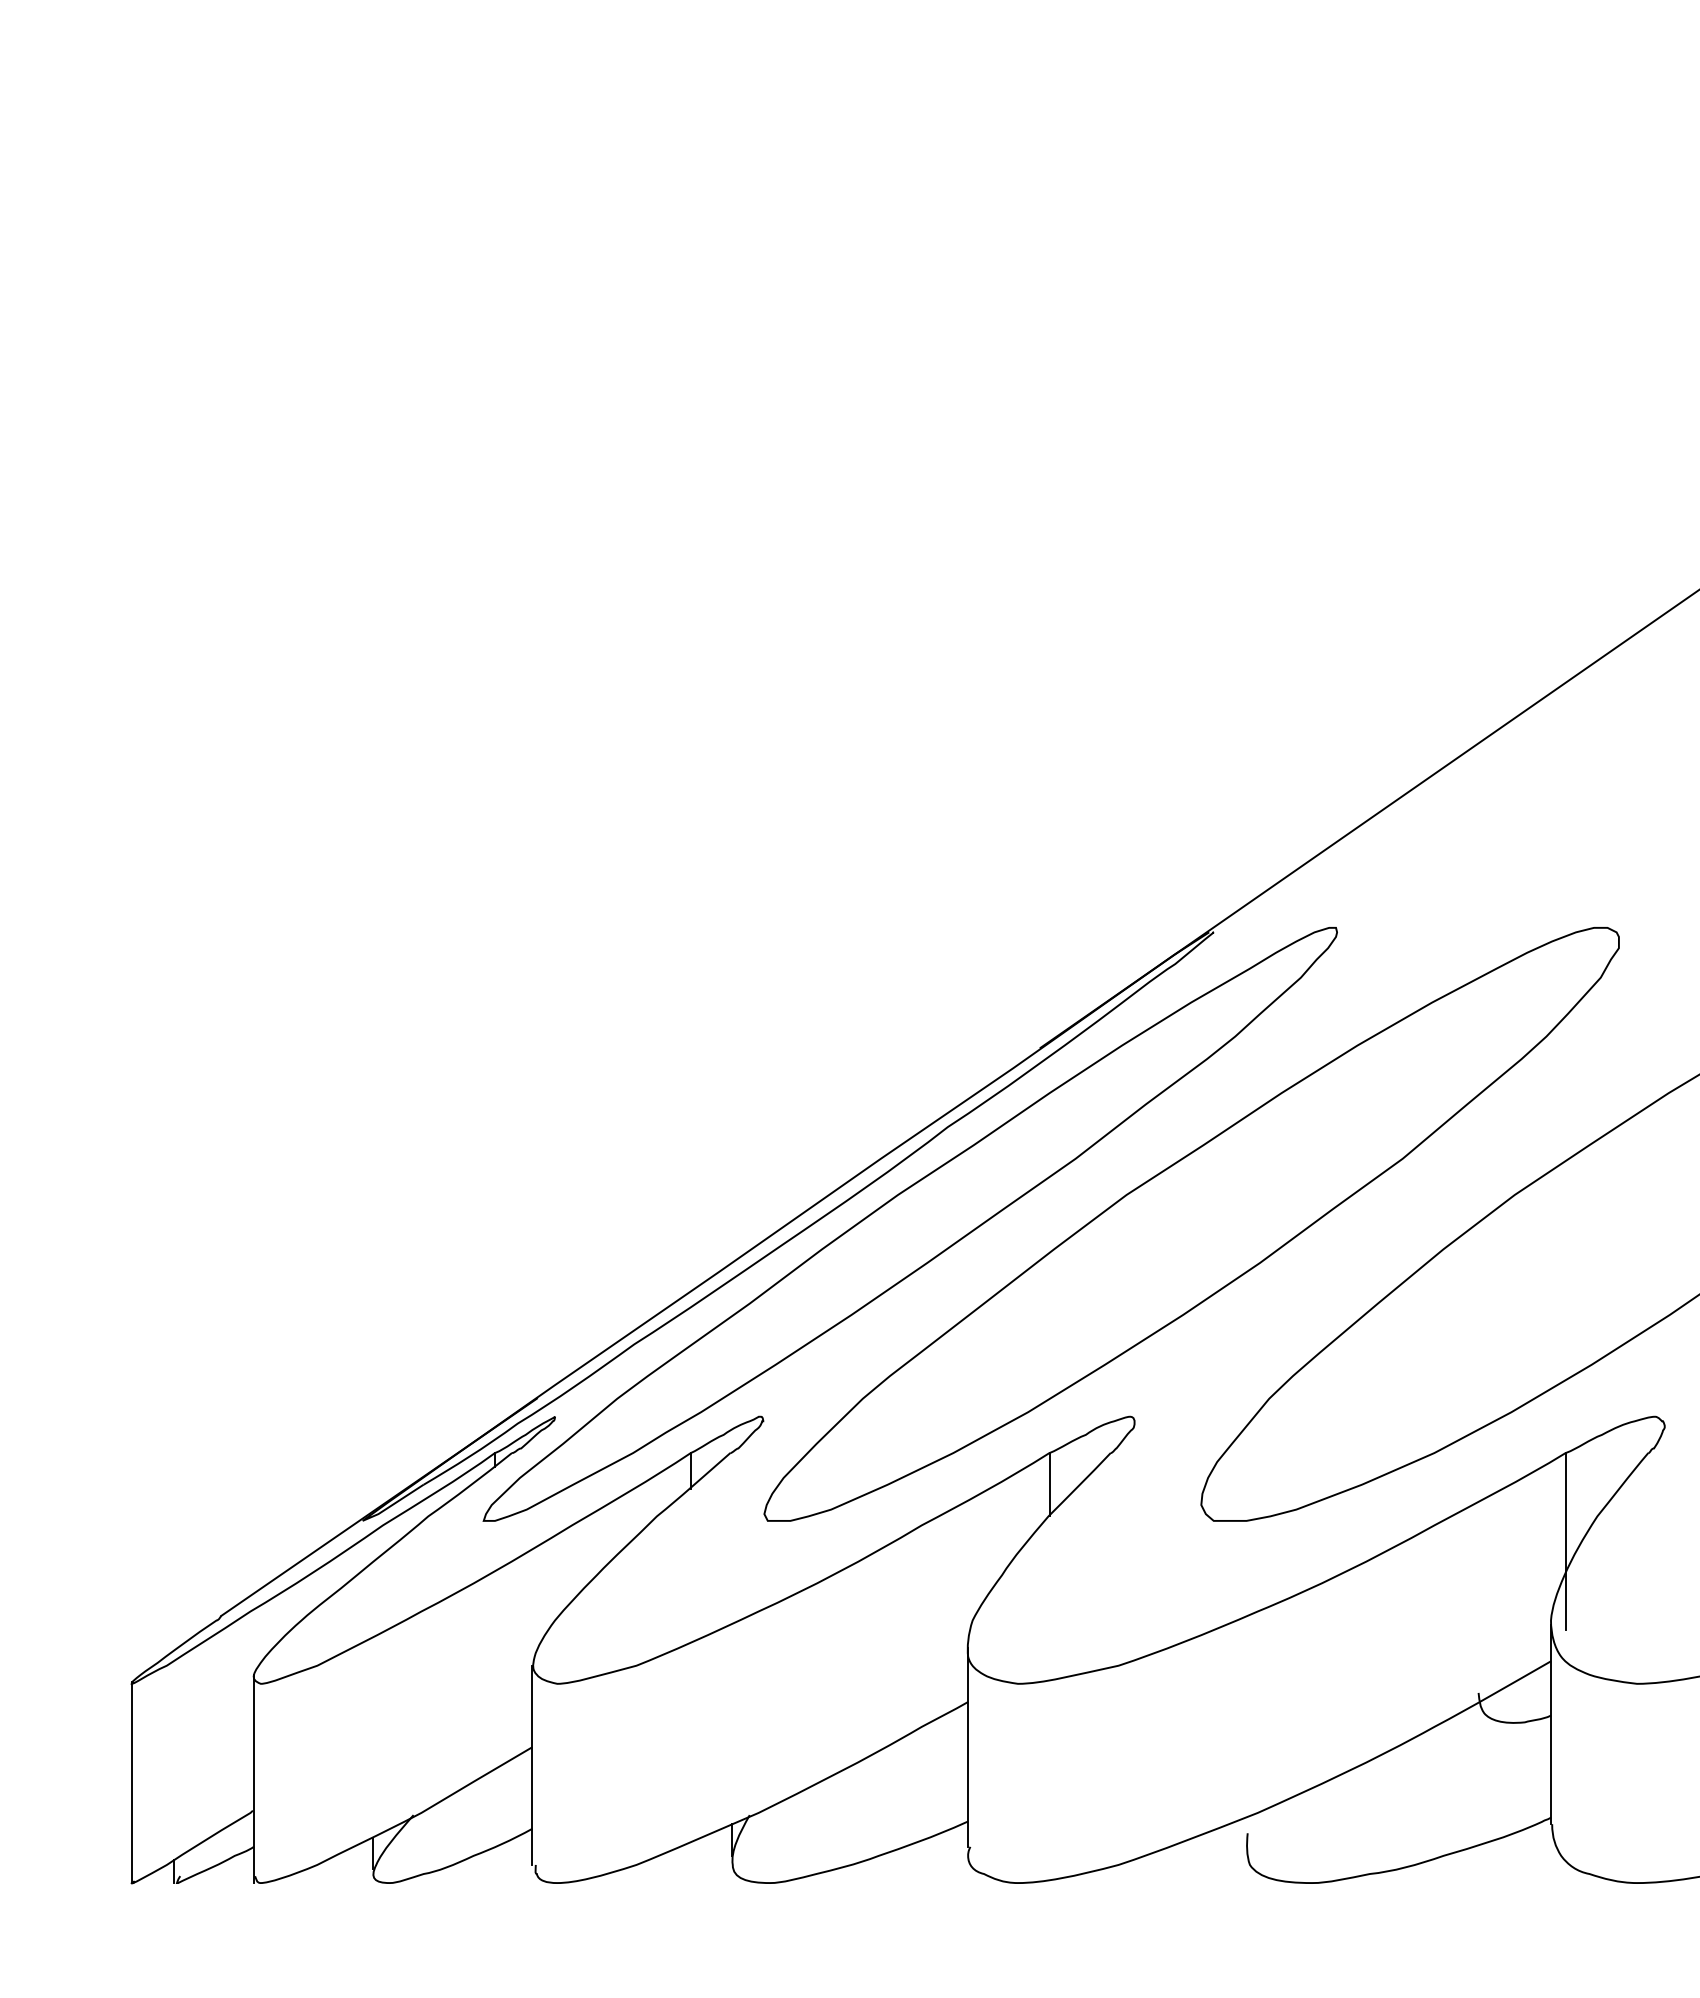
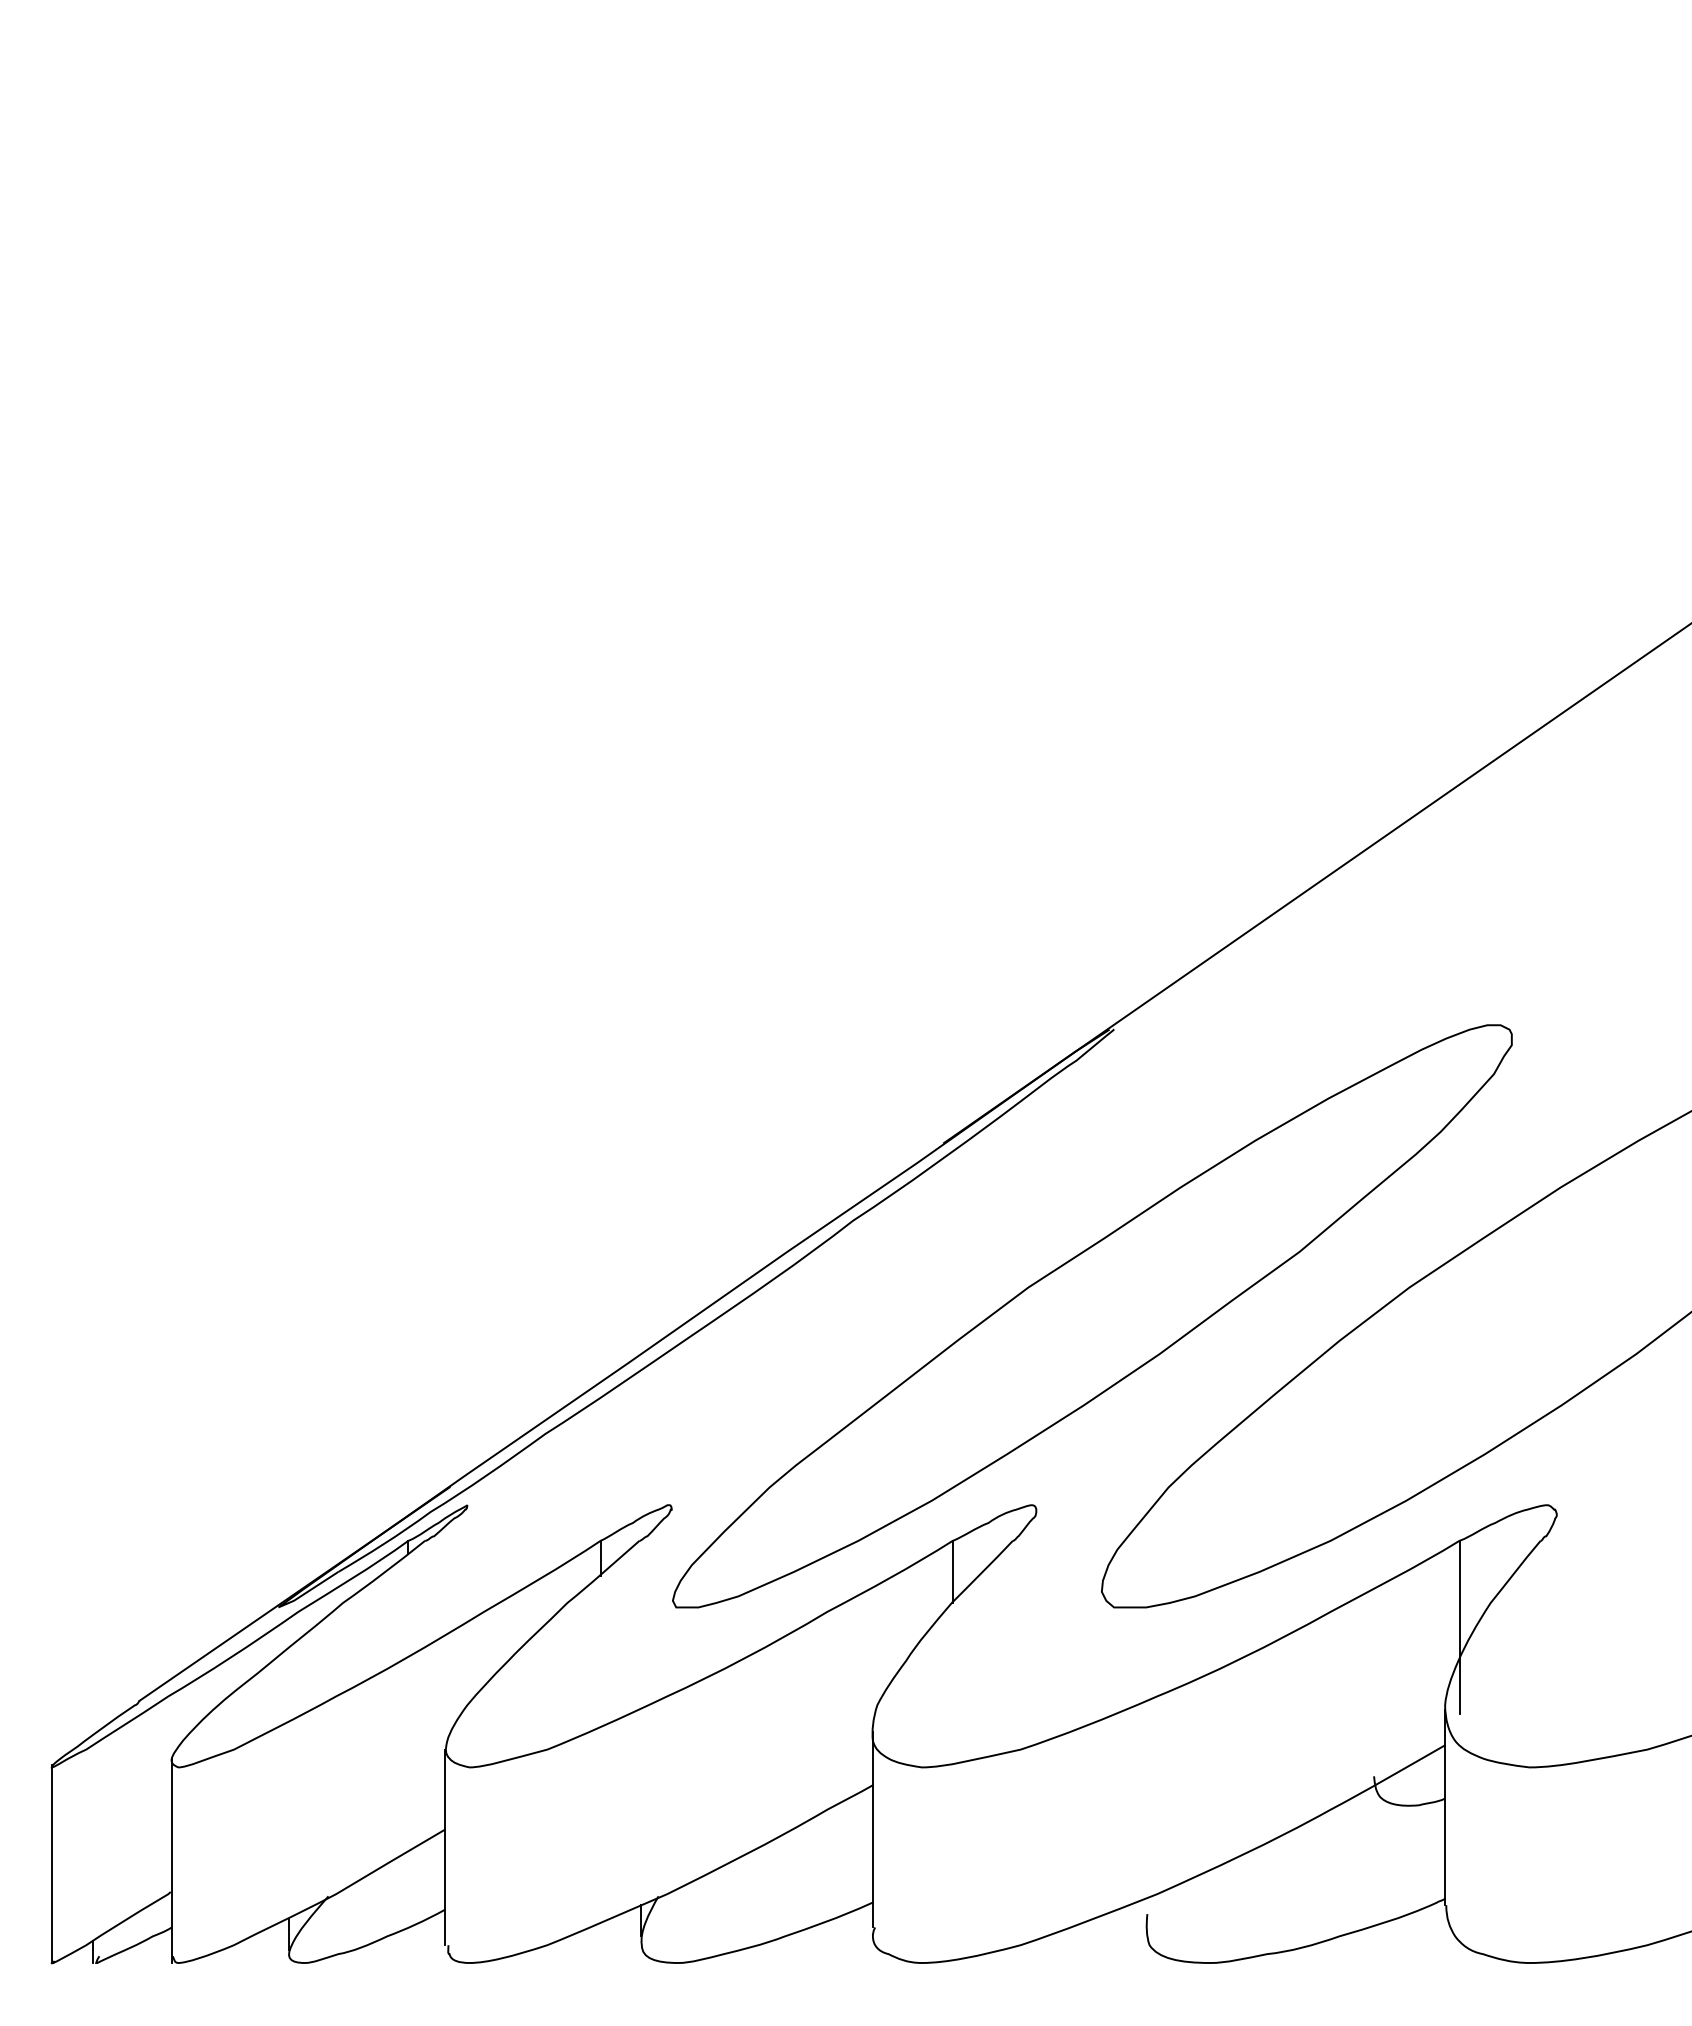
part: (909, 1224) -> (815, 1316), removed

